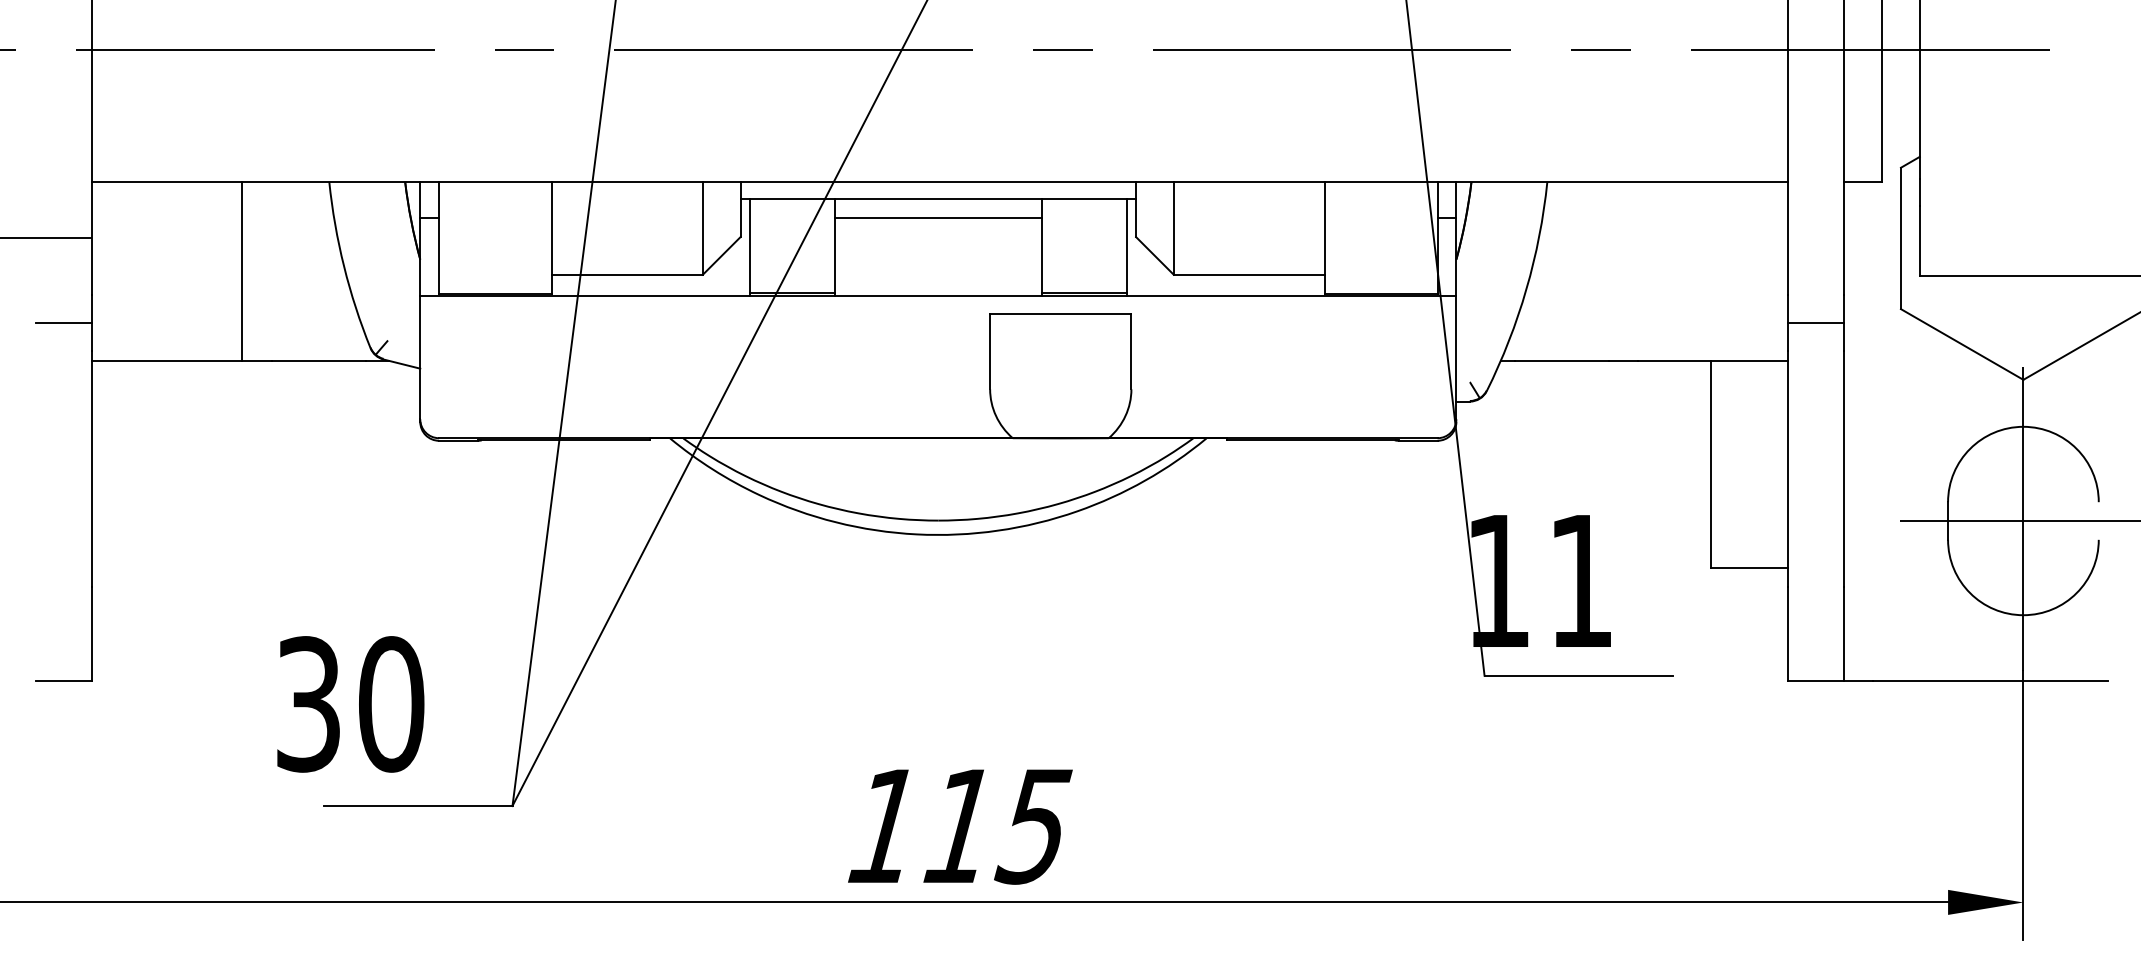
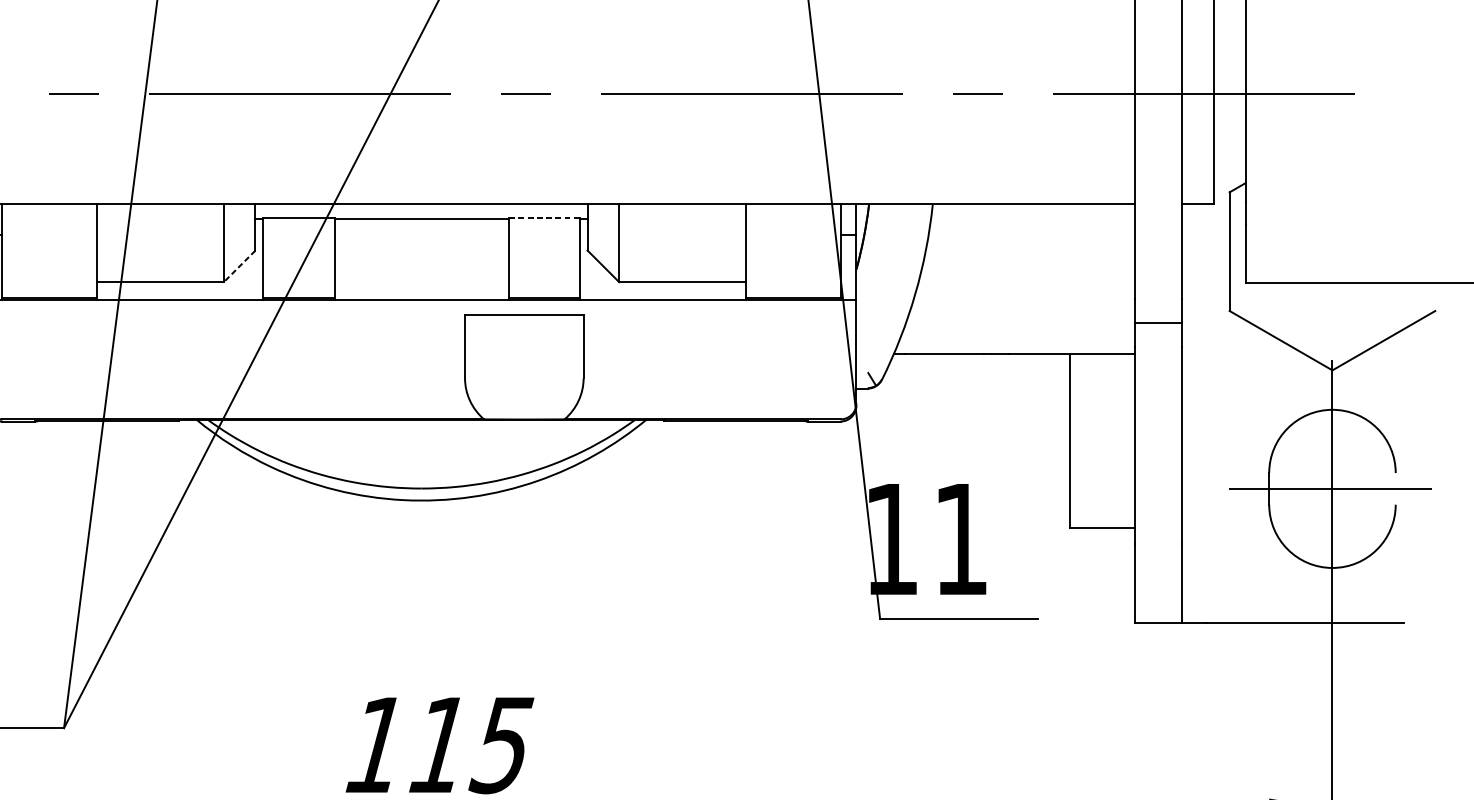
line: (1083, 198) -> (543, 218), solid -> dashed
line: (937, 218) -> (420, 234), removed
line: (721, 255) -> (239, 265), solid -> dashed

